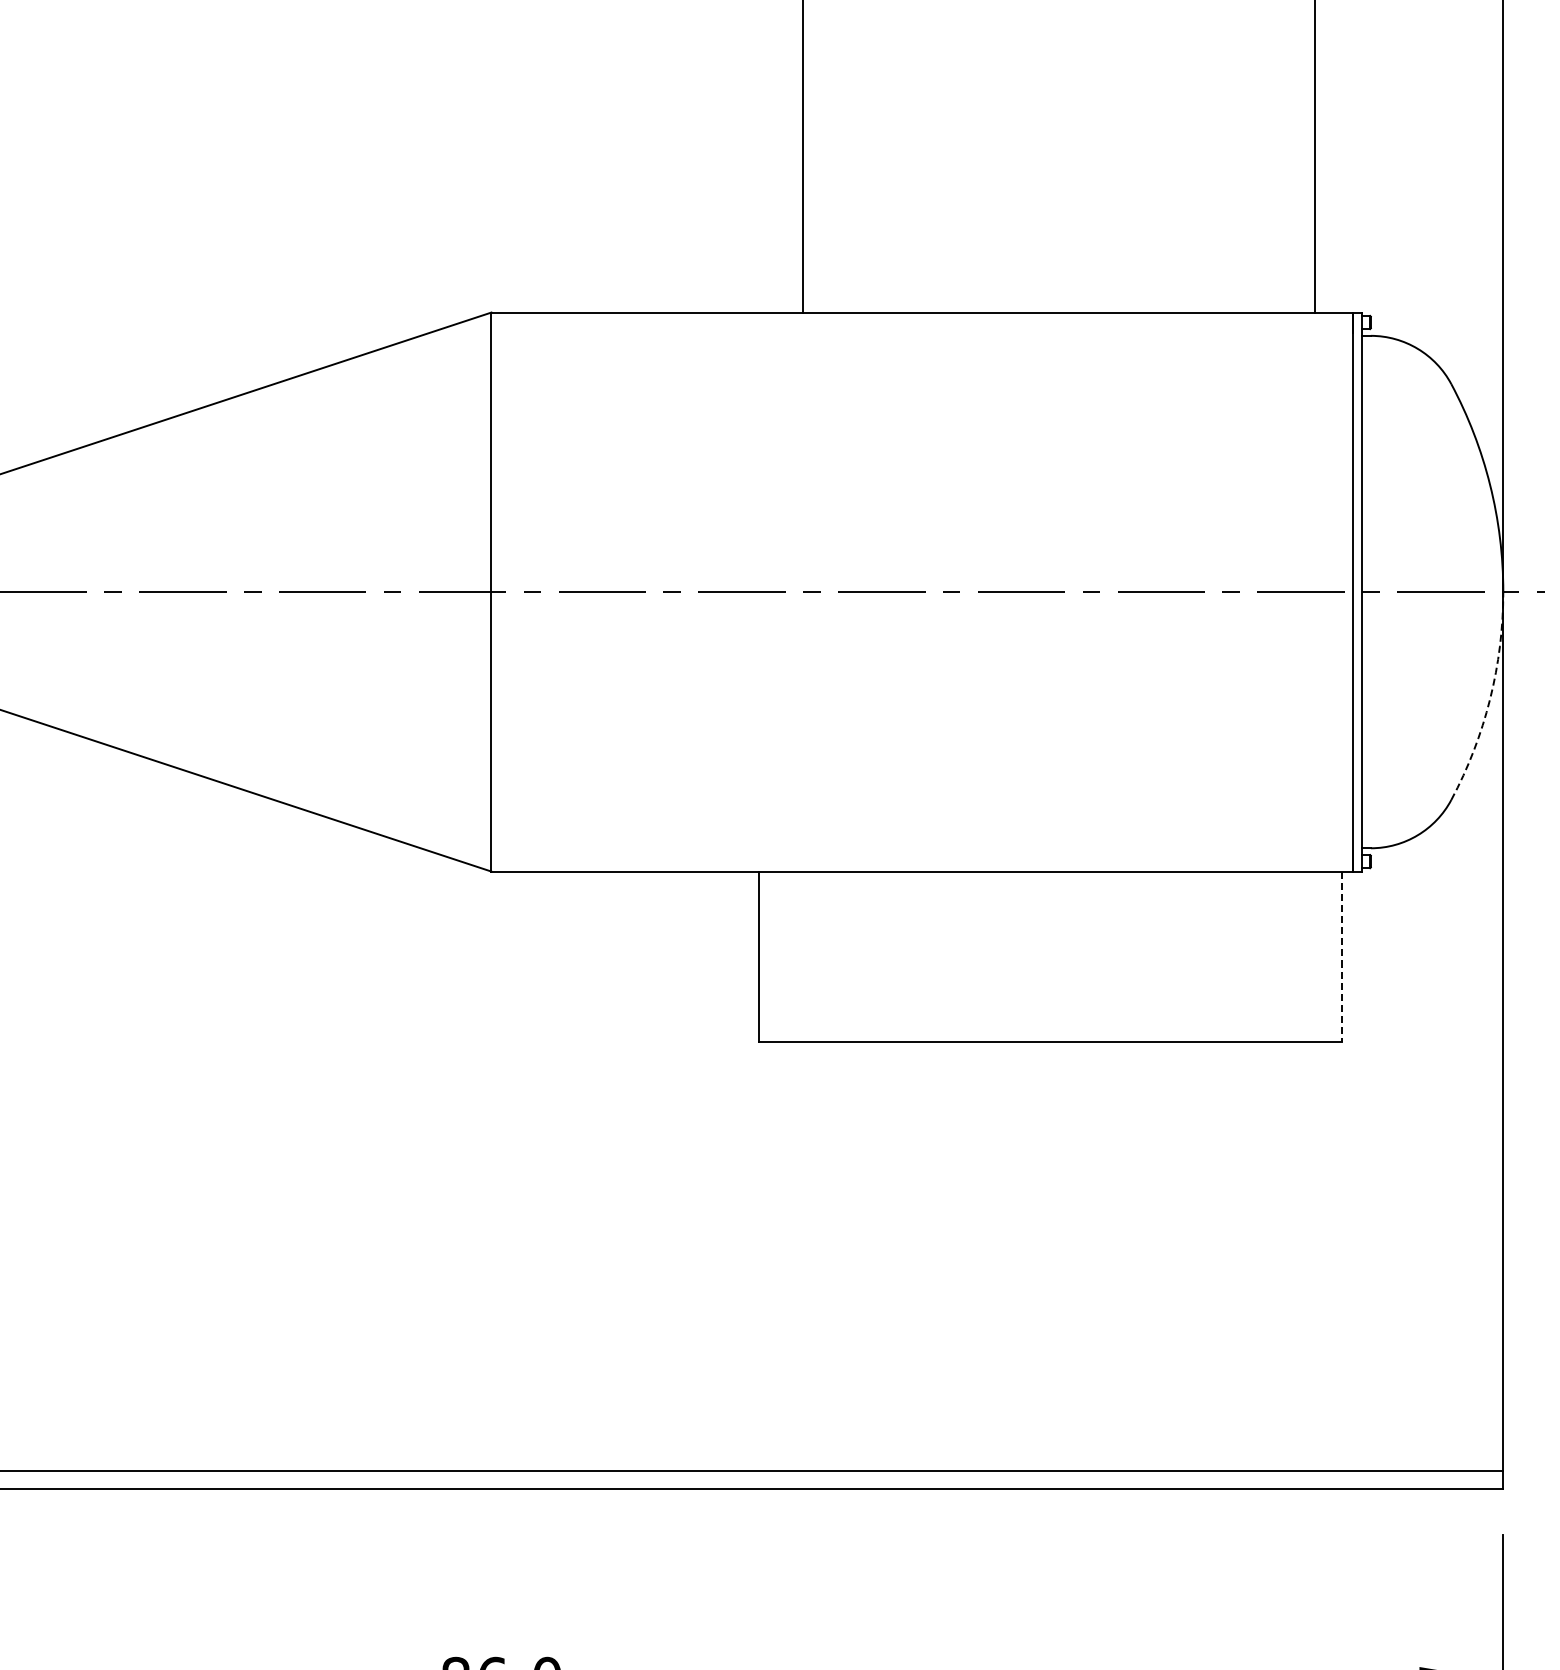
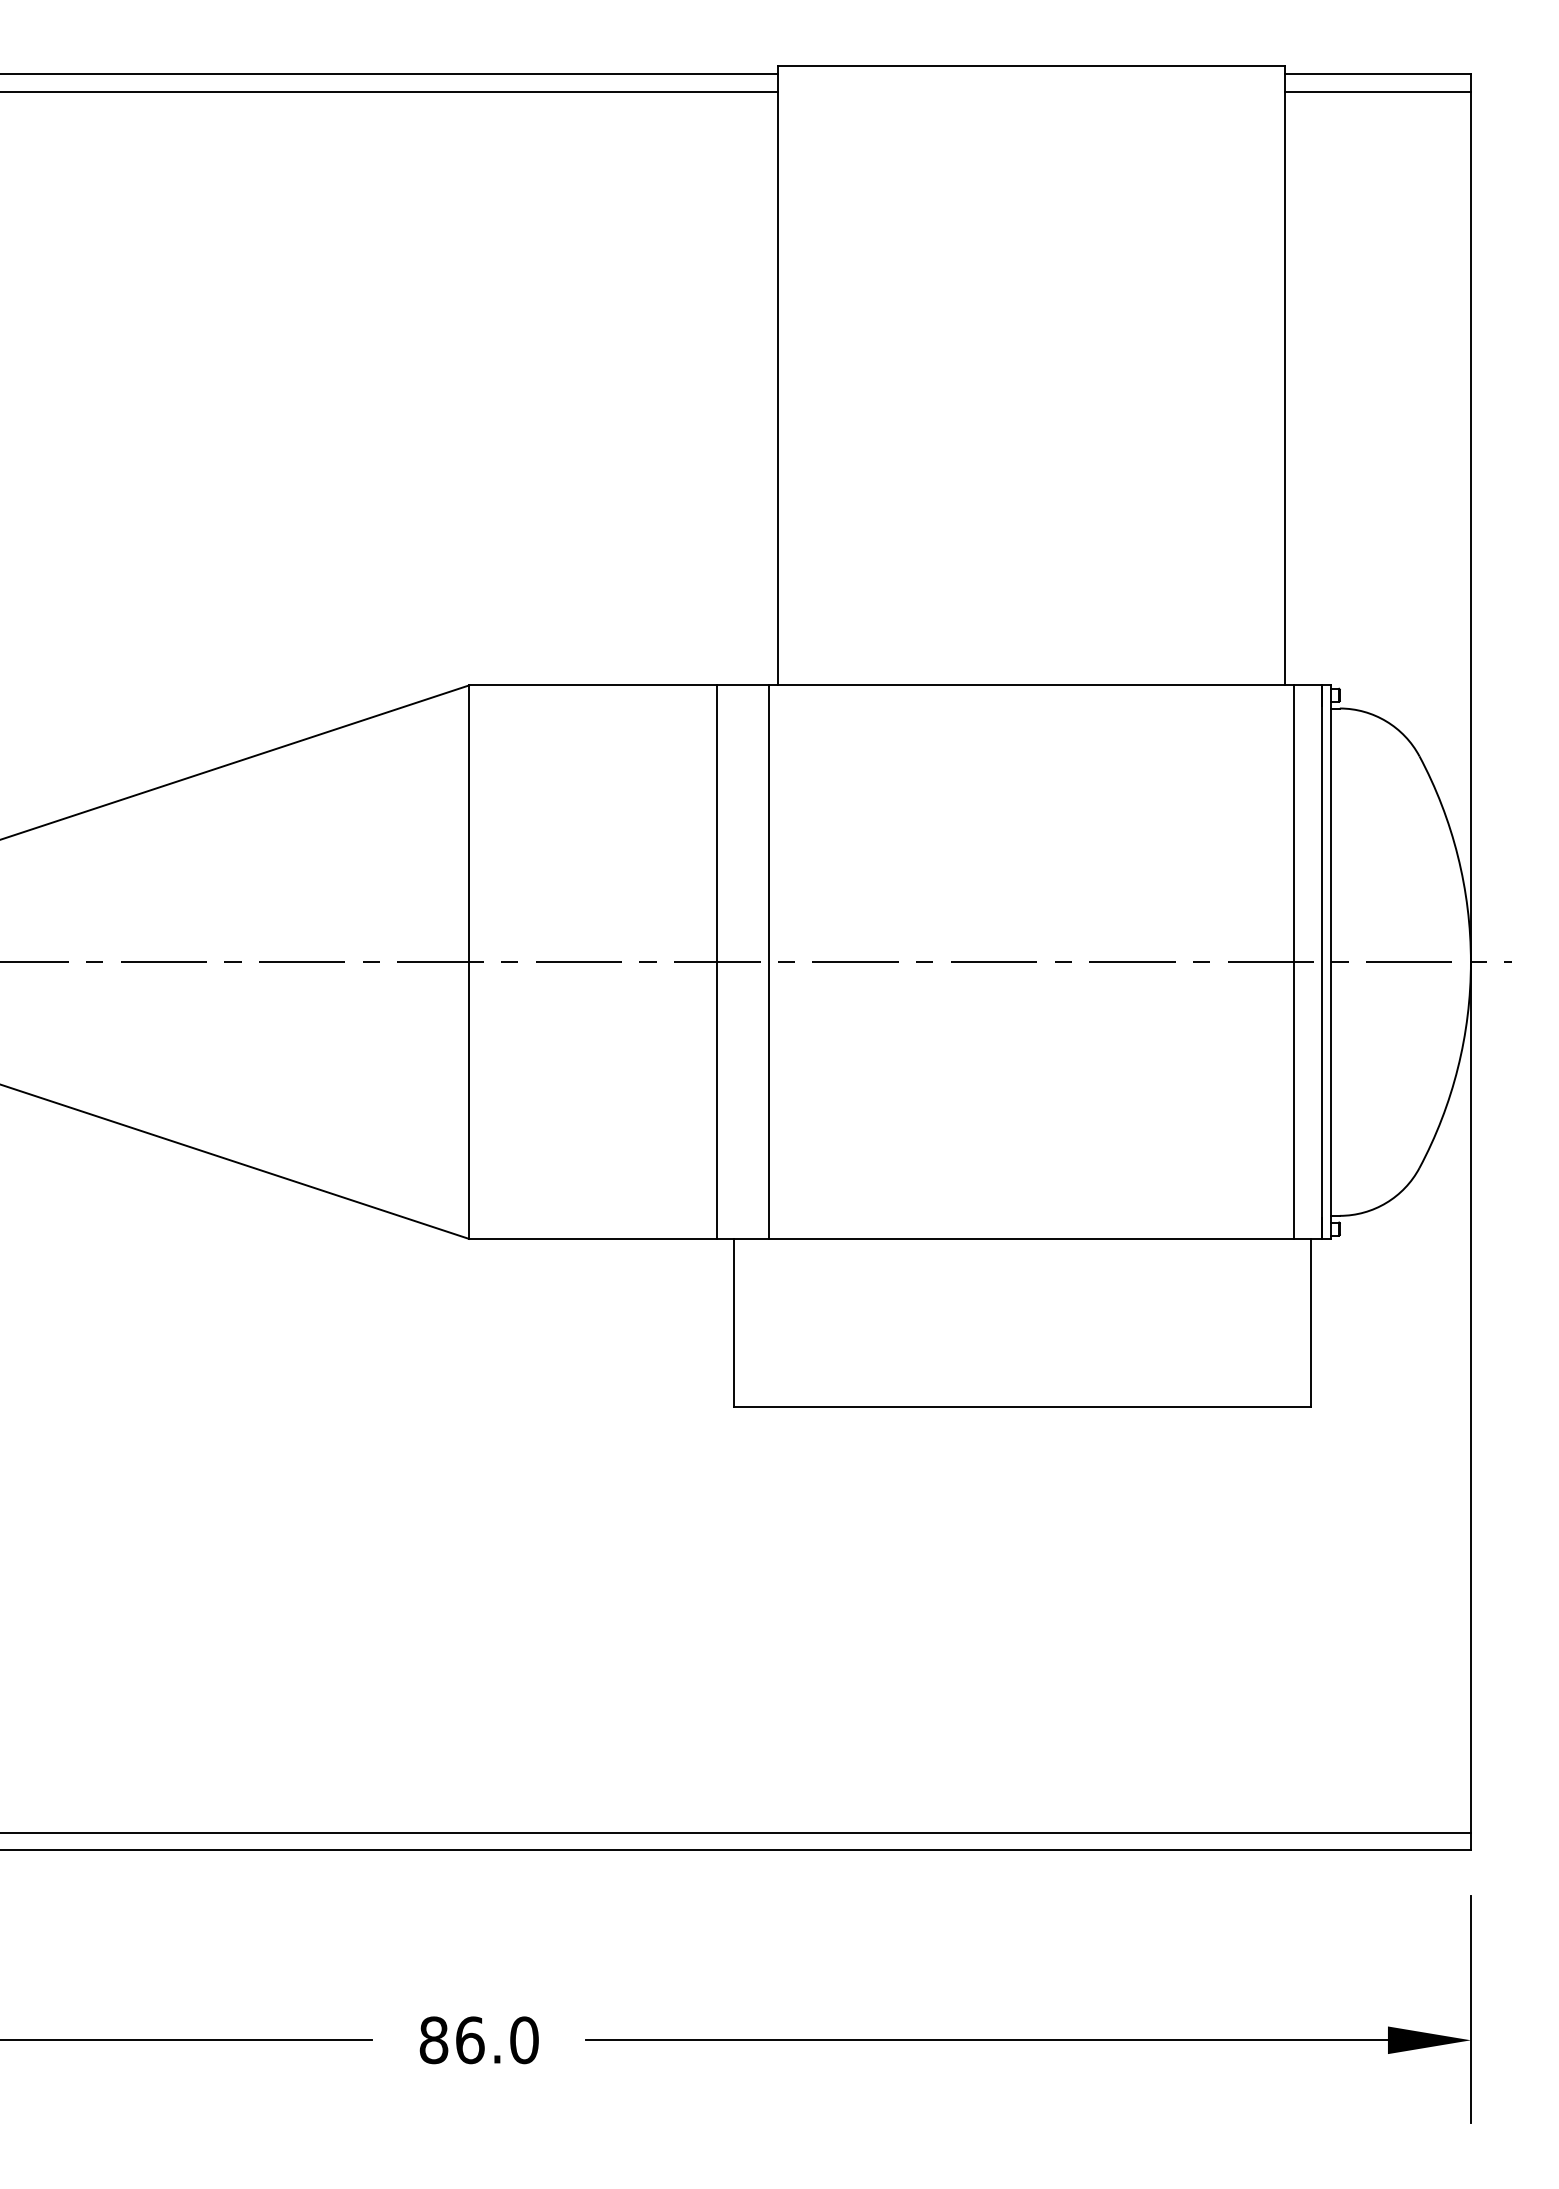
line: (742, 591) -> (717, 961), added
line: (793, 591) -> (768, 961), added
line: (1324, 591) -> (1293, 961), added
arc: (1489, 699) -> (1457, 1068), dashed -> solid
line: (1341, 956) -> (1310, 1323), dashed -> solid

